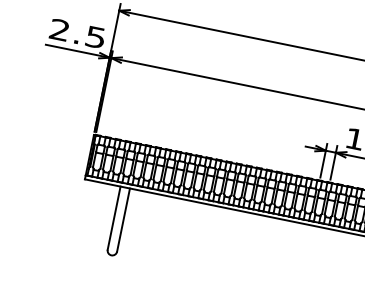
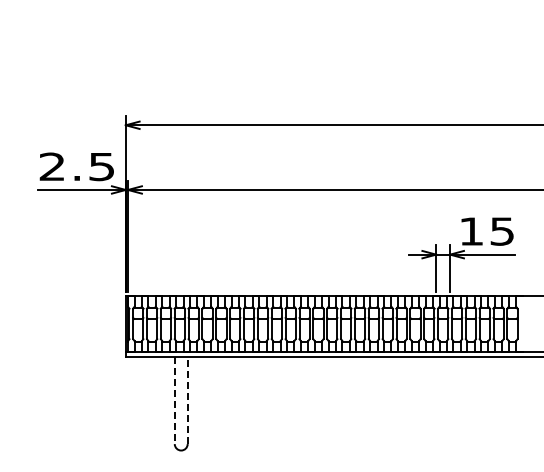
line: (113, 218) -> (174, 401), solid -> dashed
line: (123, 219) -> (187, 400), solid -> dashed

